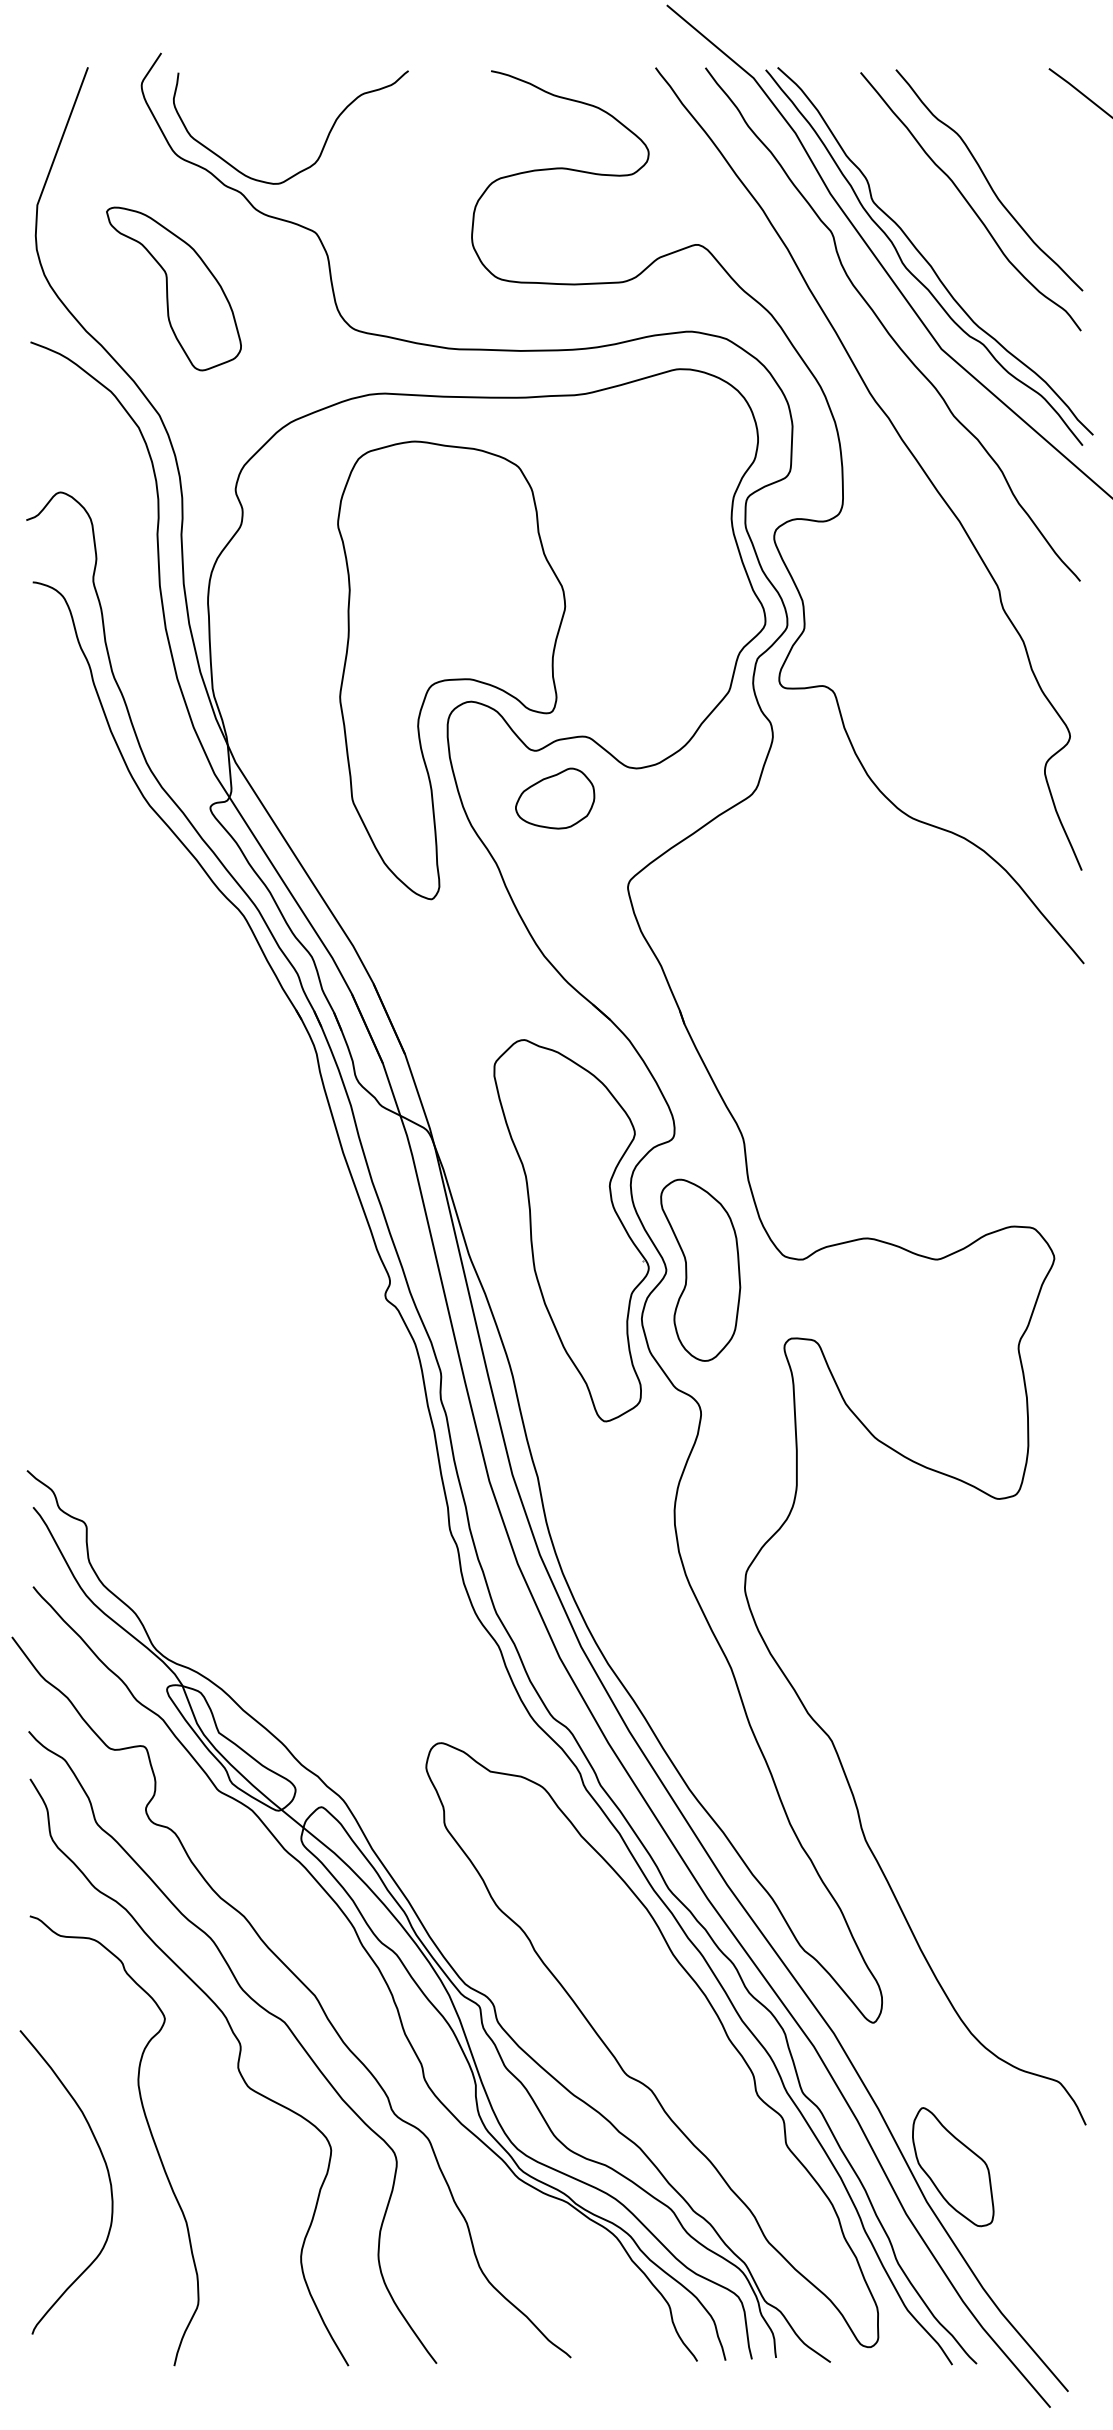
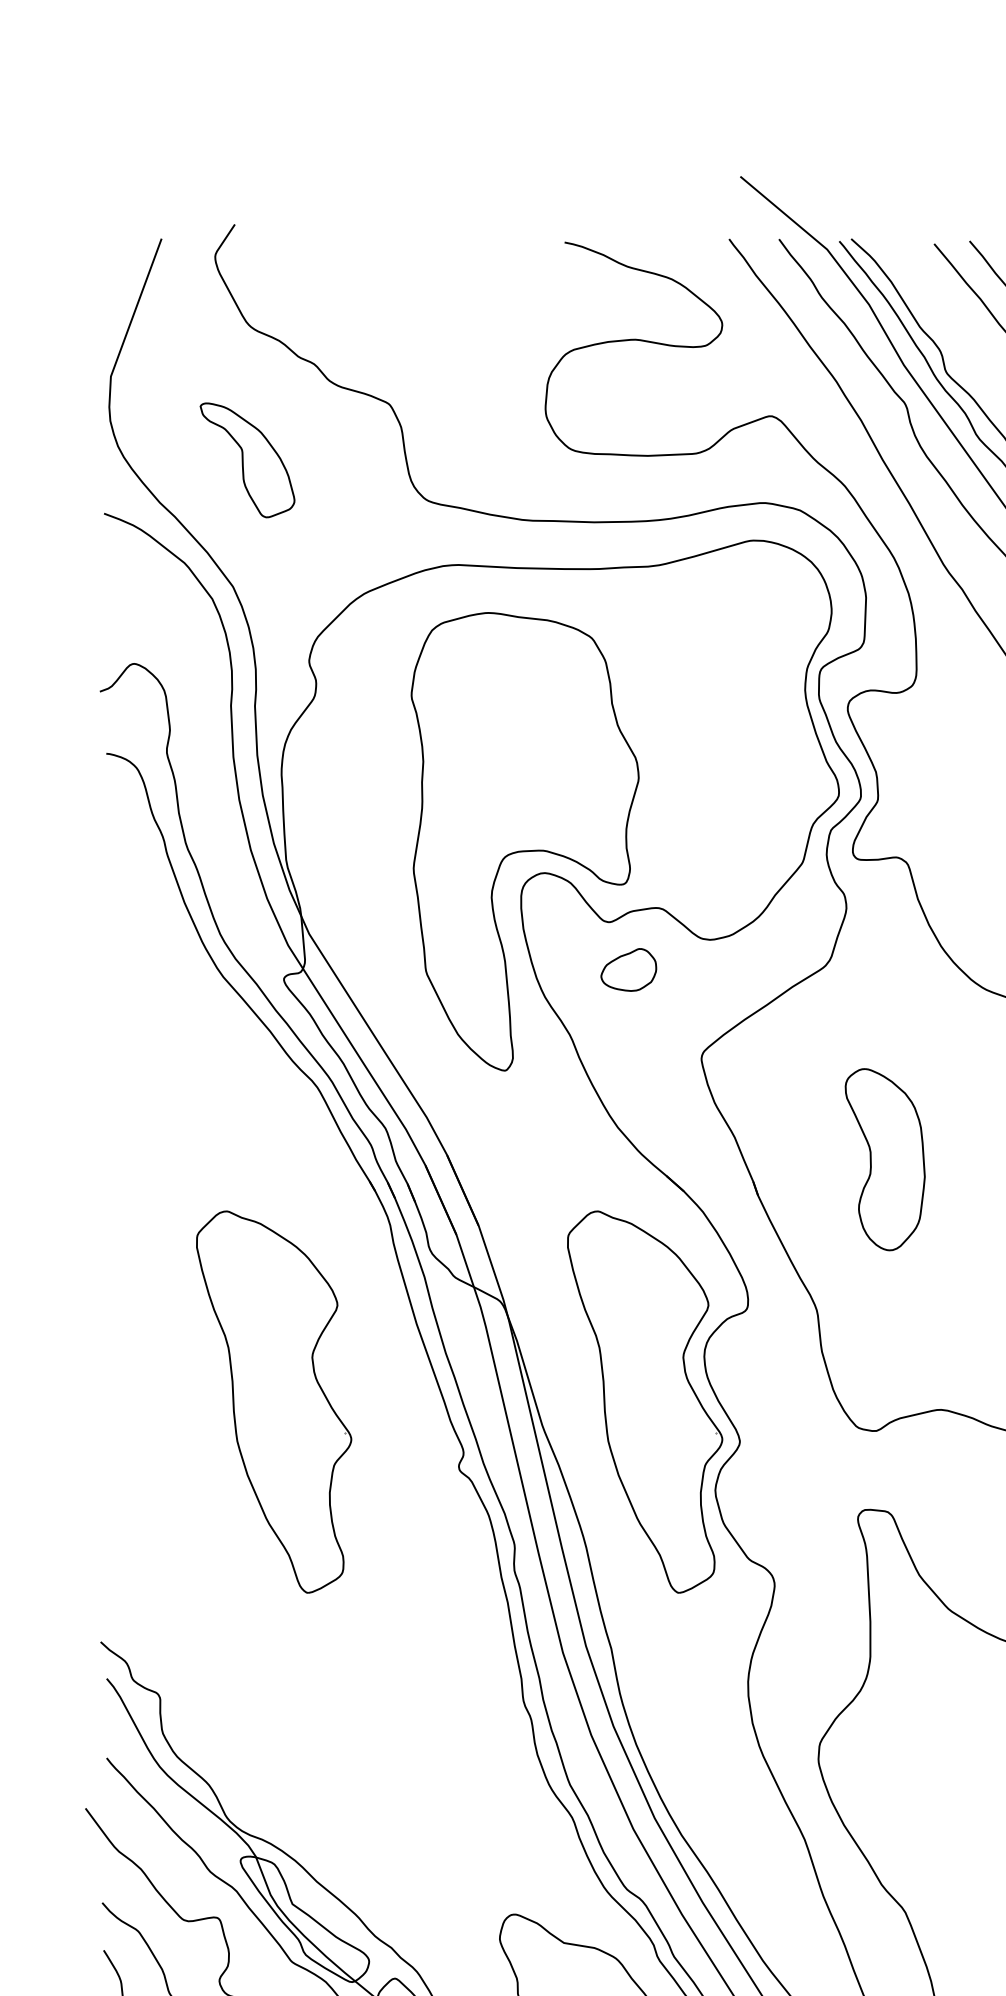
curve: (325, 139) -> (399, 310), removed
part: (173, 288) -> (247, 459), size x0.7
part: (555, 798) -> (629, 969), size x0.7
part: (200, 1230) -> (274, 1401), added
part: (700, 1269) -> (885, 1158), moved

